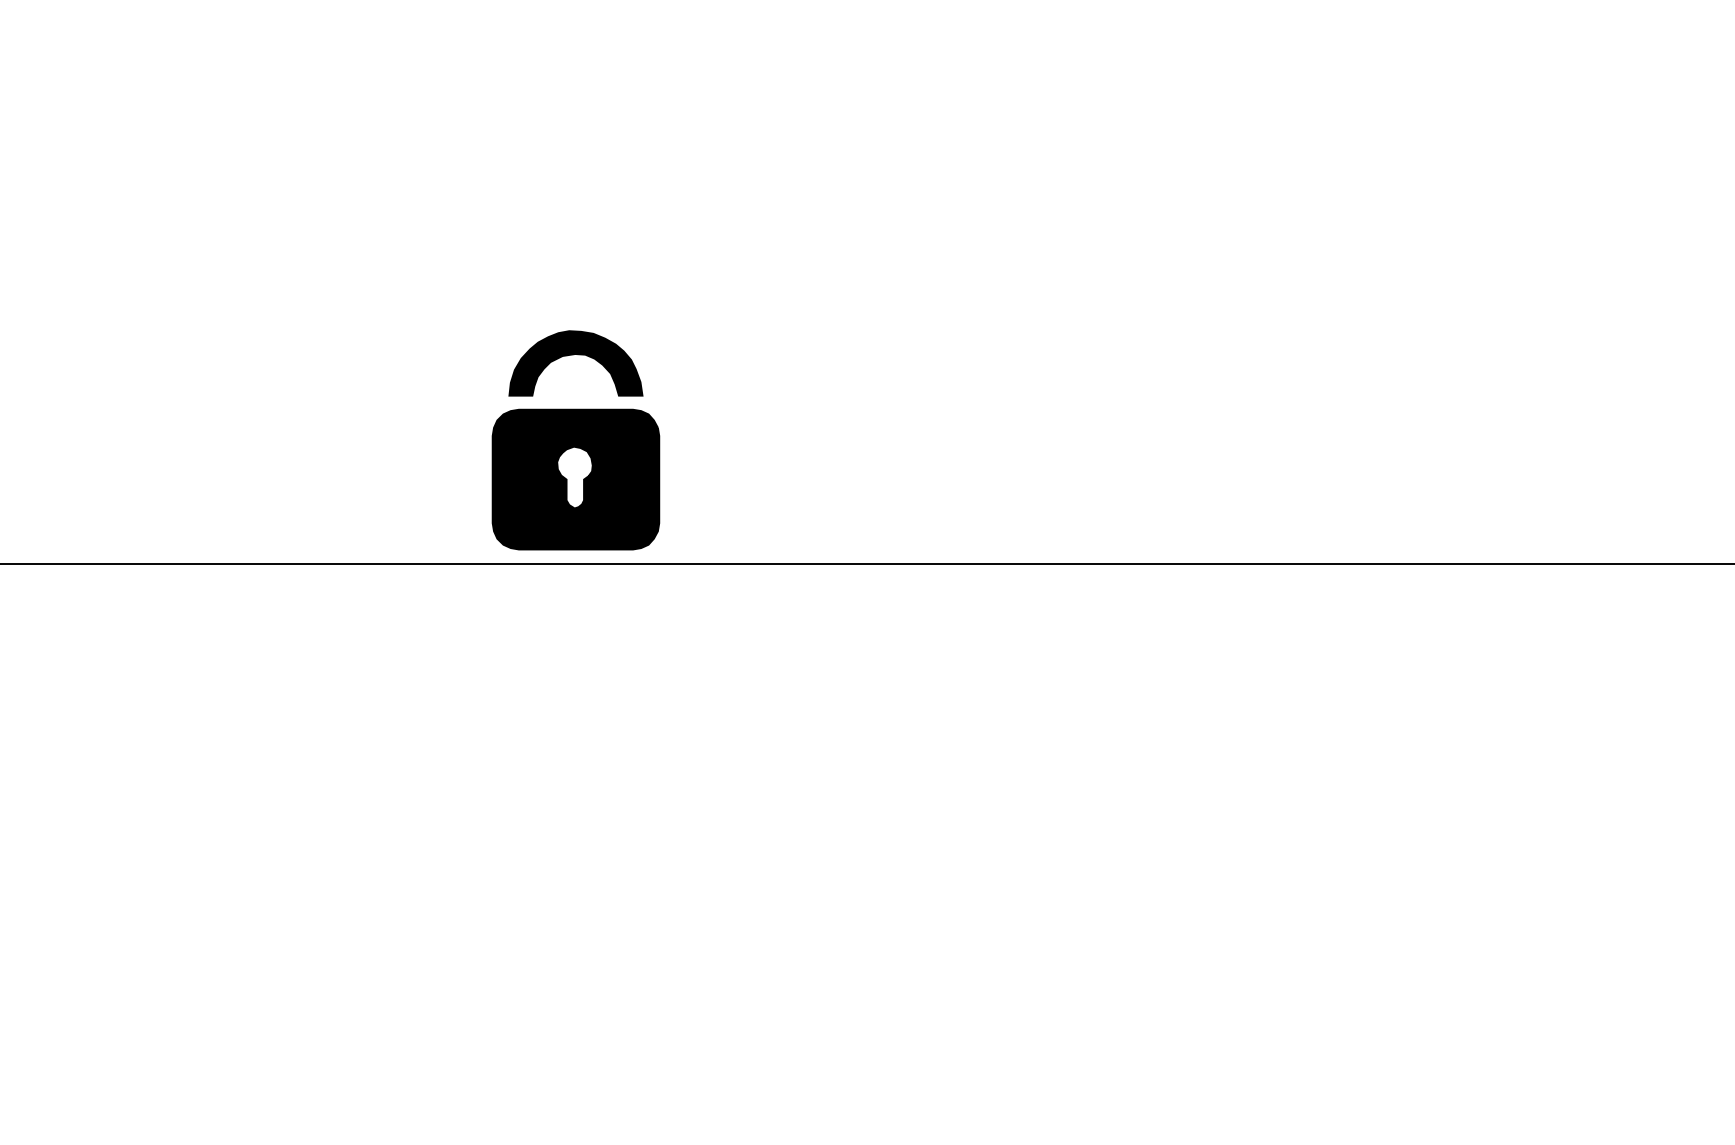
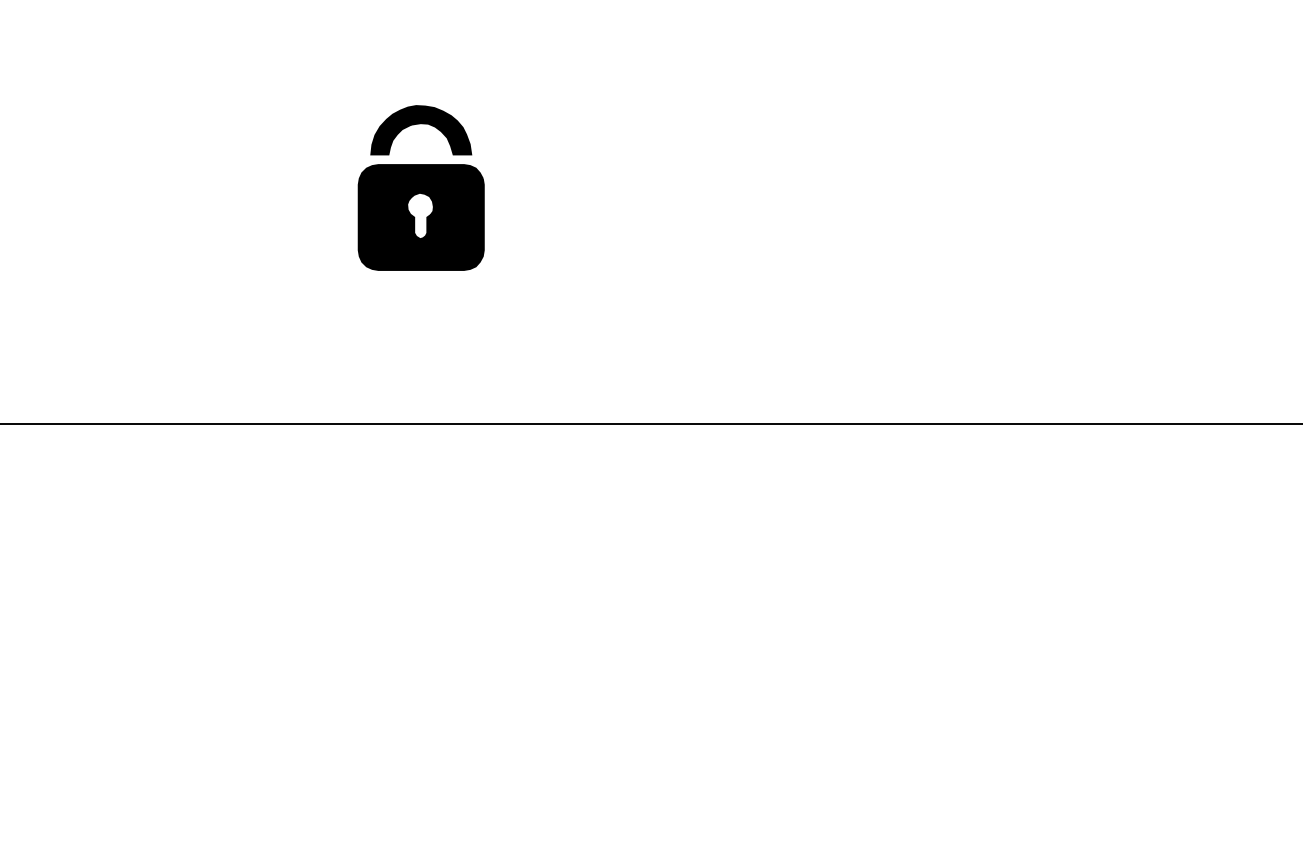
part: (575, 440) -> (420, 188), moved

